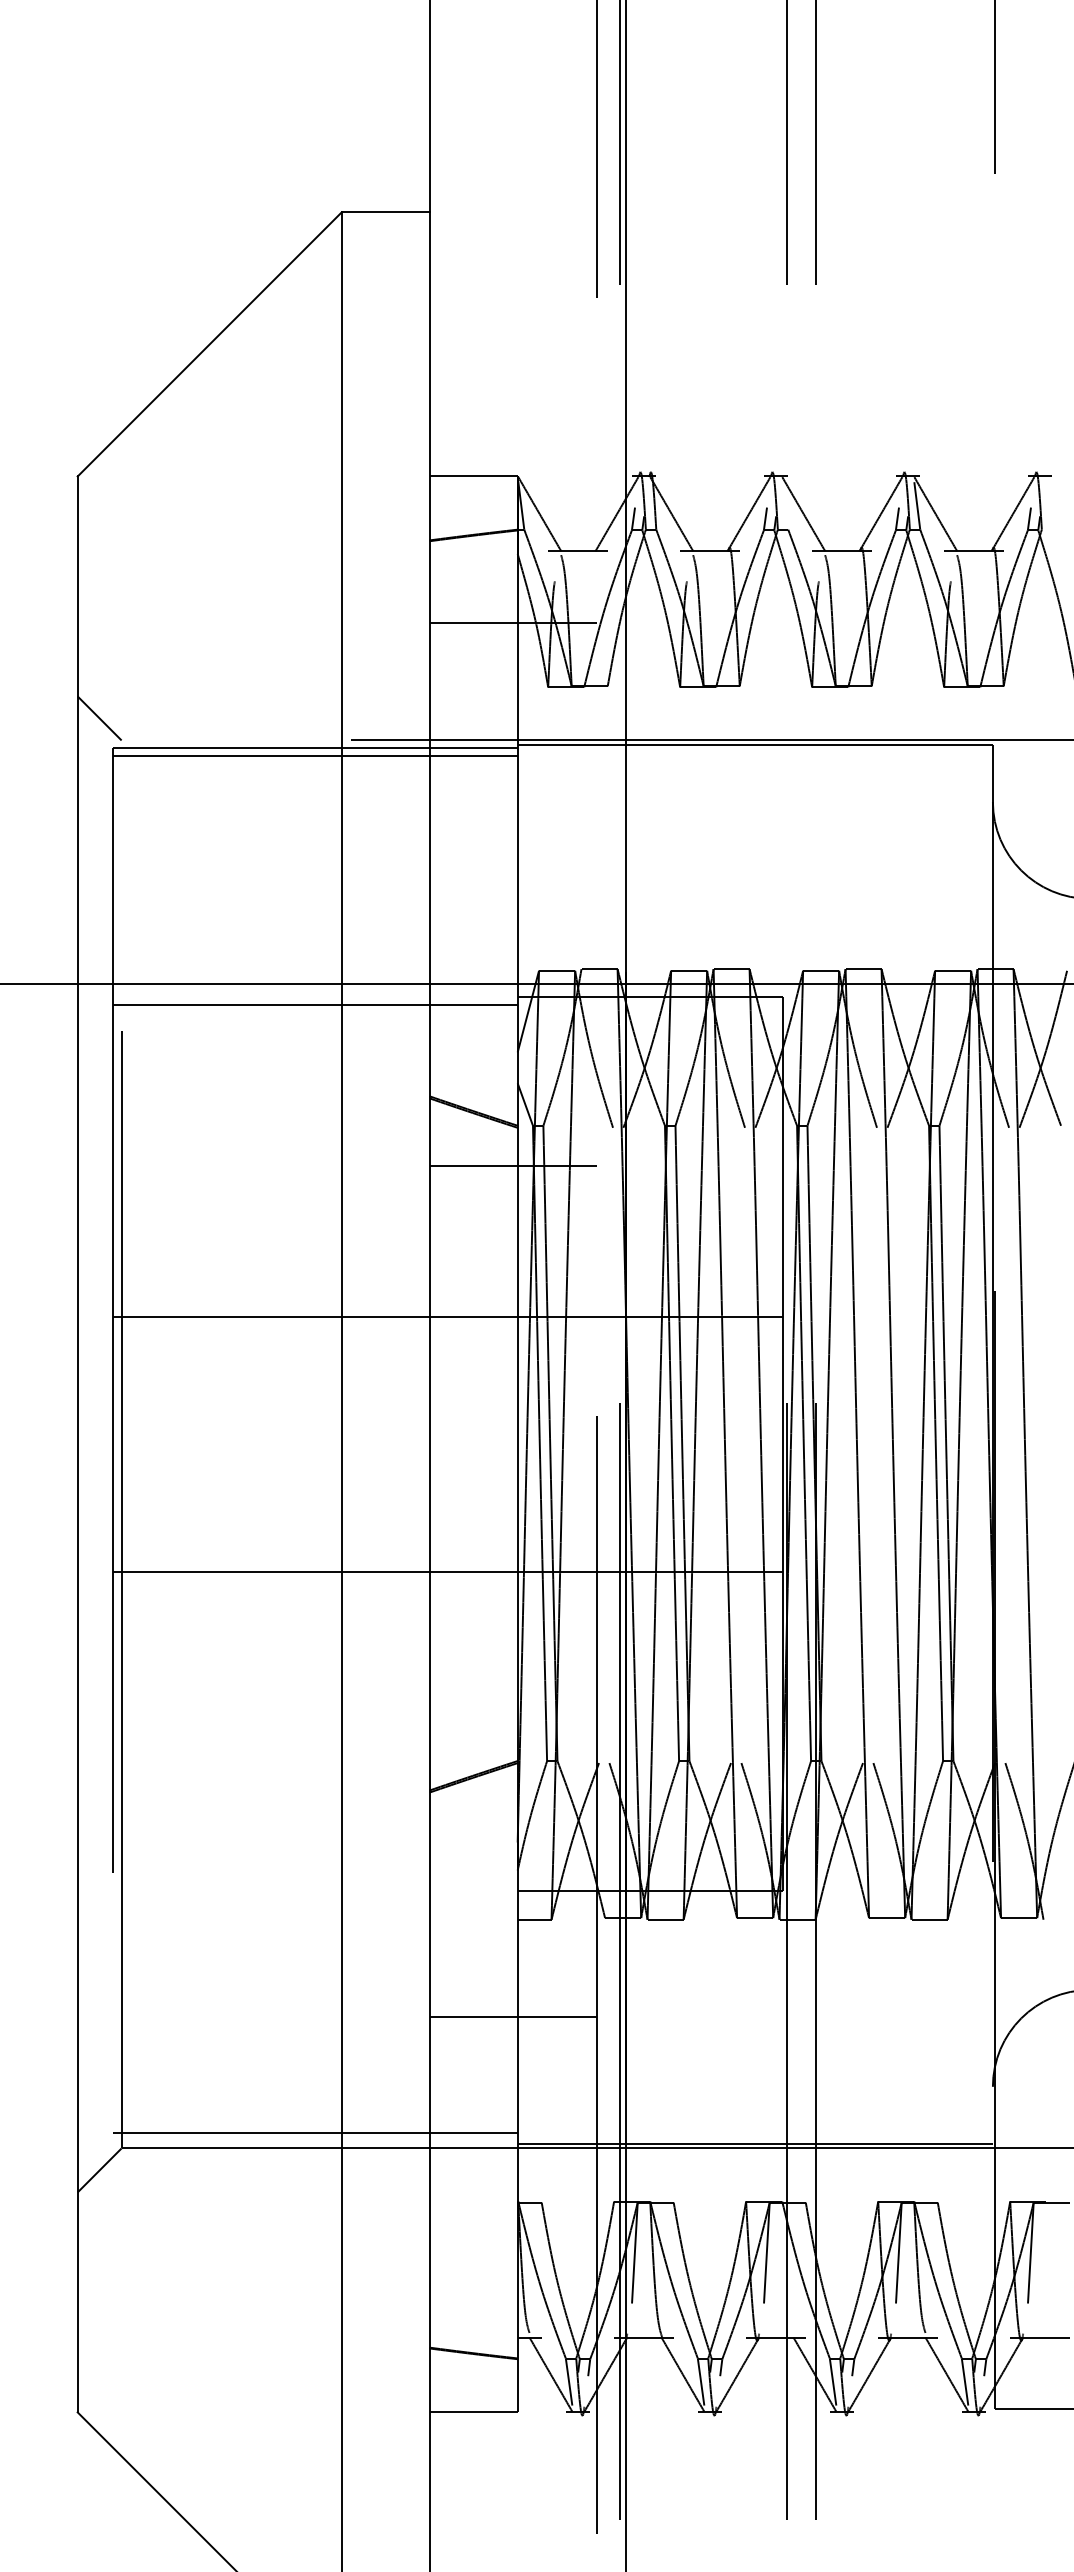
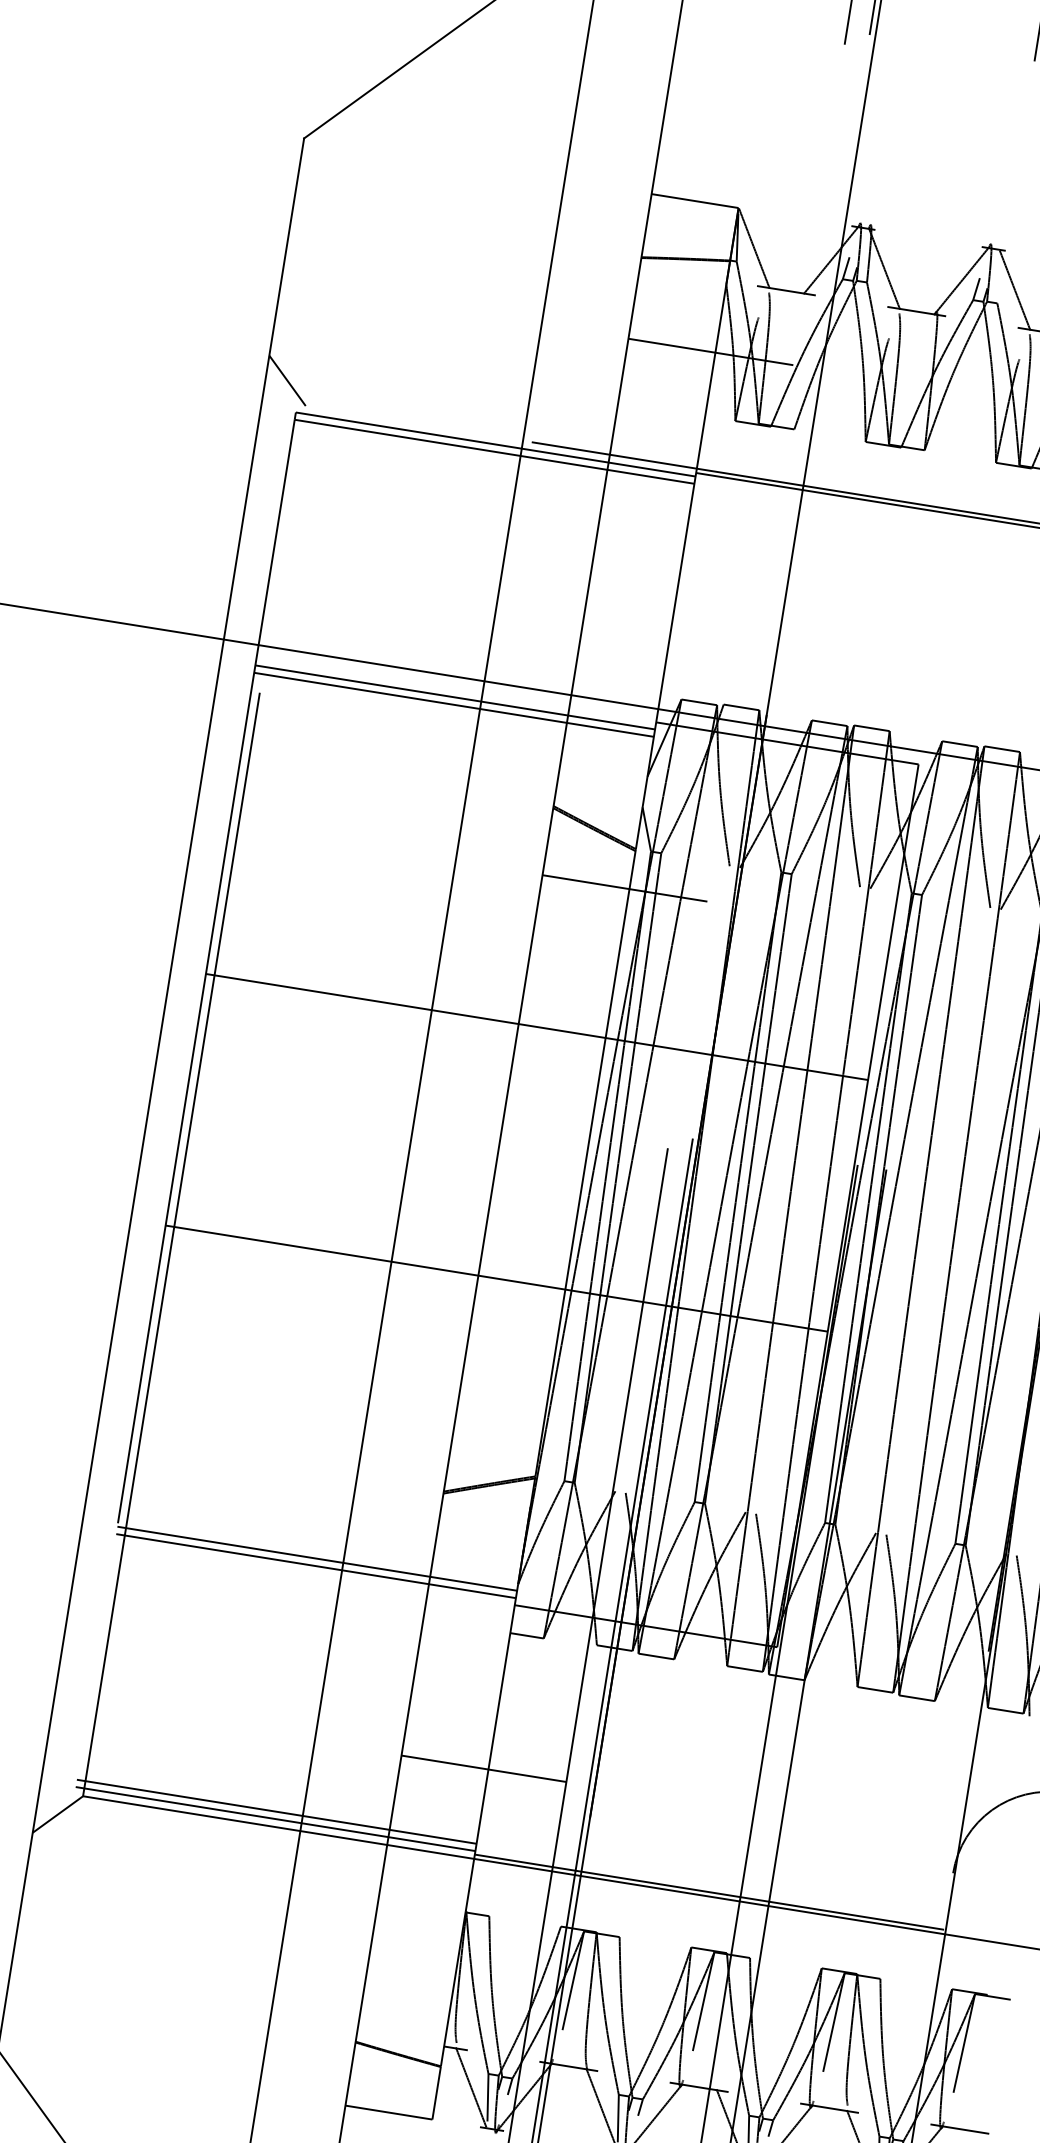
line: (314, 1012) -> (453, 705), added
line: (314, 1876) -> (316, 1558), added
line: (314, 1884) -> (315, 1566), added
line: (512, 2016) -> (483, 1768), moved
line: (314, 2140) -> (274, 1818), added

